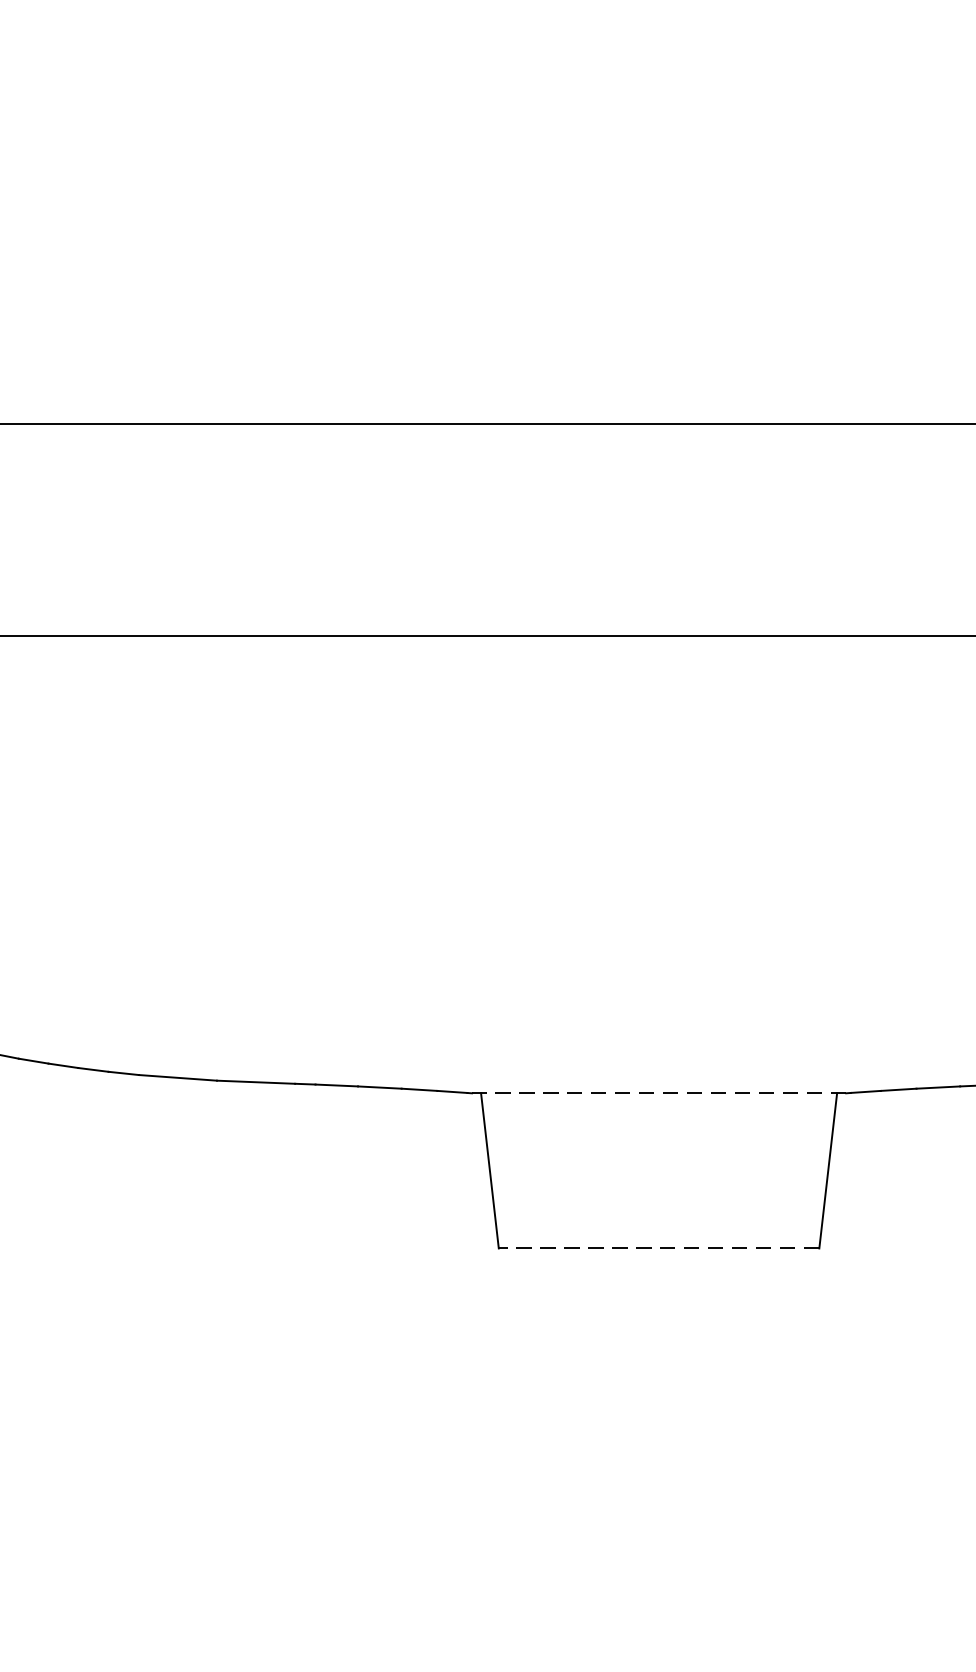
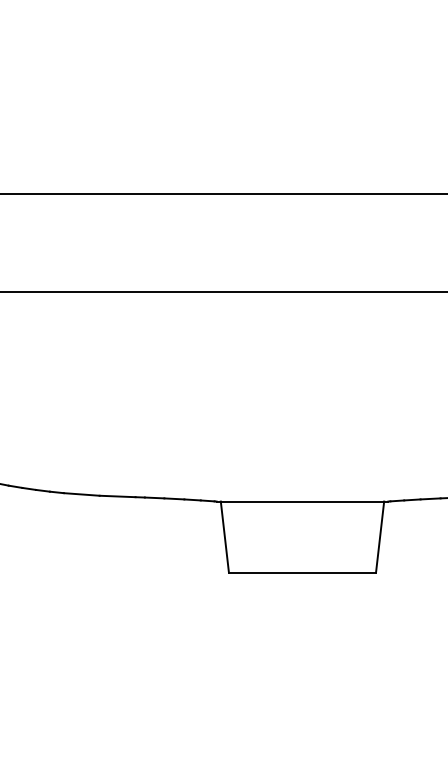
line: (659, 1093) -> (302, 501), dashed -> solid
line: (659, 1247) -> (302, 572), dashed -> solid

